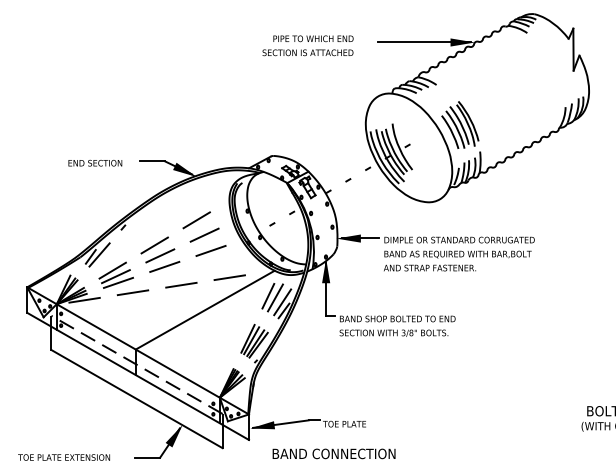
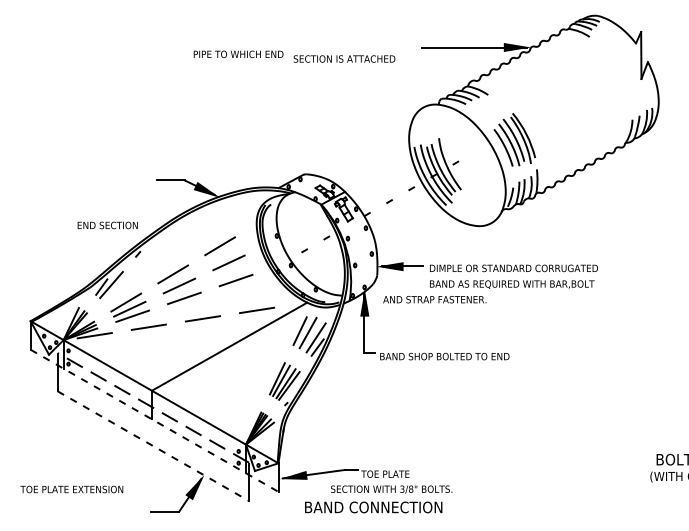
text: (313, 38) -> (238, 54), moved
text: (95, 163) -> (107, 225), moved
text: (429, 267) -> (434, 299), moved
text: (393, 333) -> (391, 489), moved
line: (138, 376) -> (154, 420), solid -> dashed
line: (137, 399) -> (153, 446), solid -> dashed
text: (63, 457) -> (71, 489), moved

